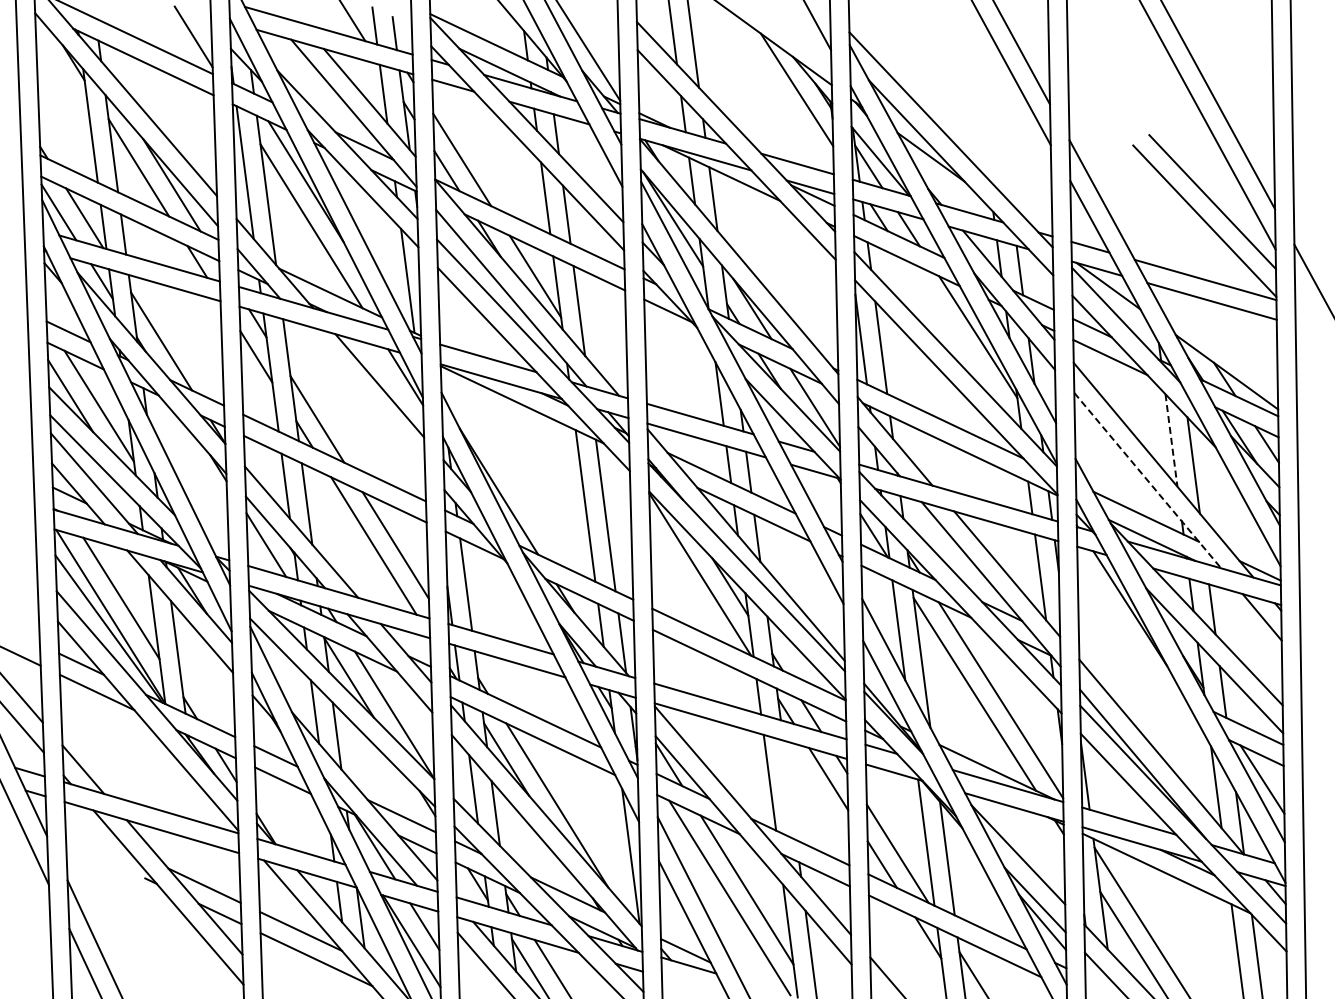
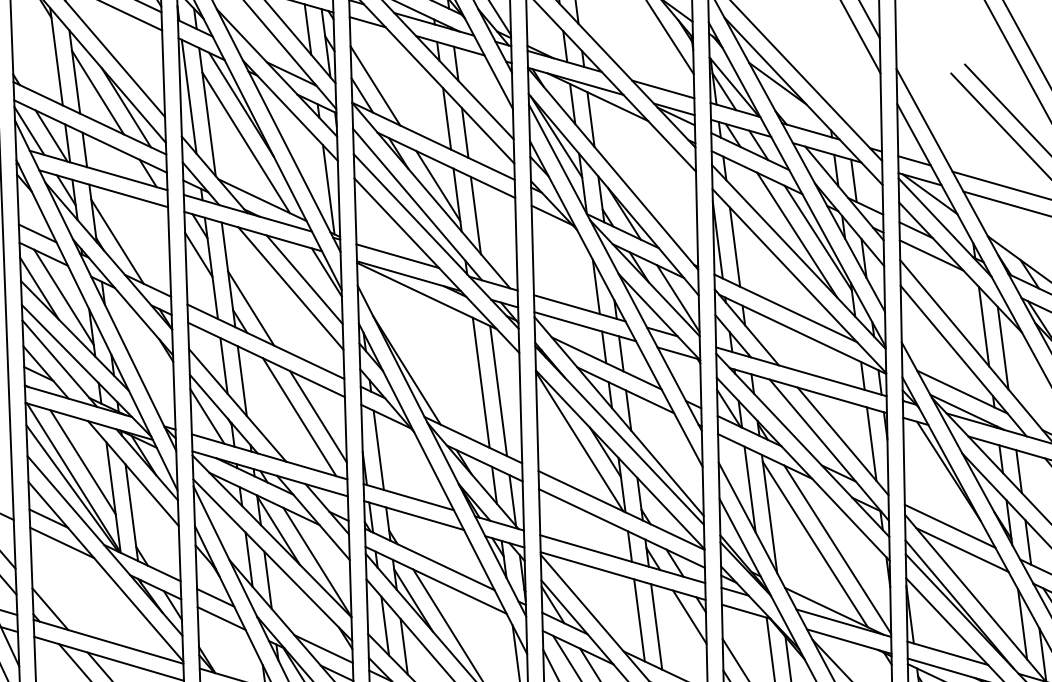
line: (953, 334) -> (797, 235), added
line: (363, 395) -> (290, 288), added
line: (1171, 440) -> (984, 326), dashed -> solid
line: (1148, 481) -> (964, 361), dashed -> solid
line: (1131, 673) -> (949, 526), added
line: (1146, 700) -> (962, 549), added
line: (789, 790) -> (656, 627), added

